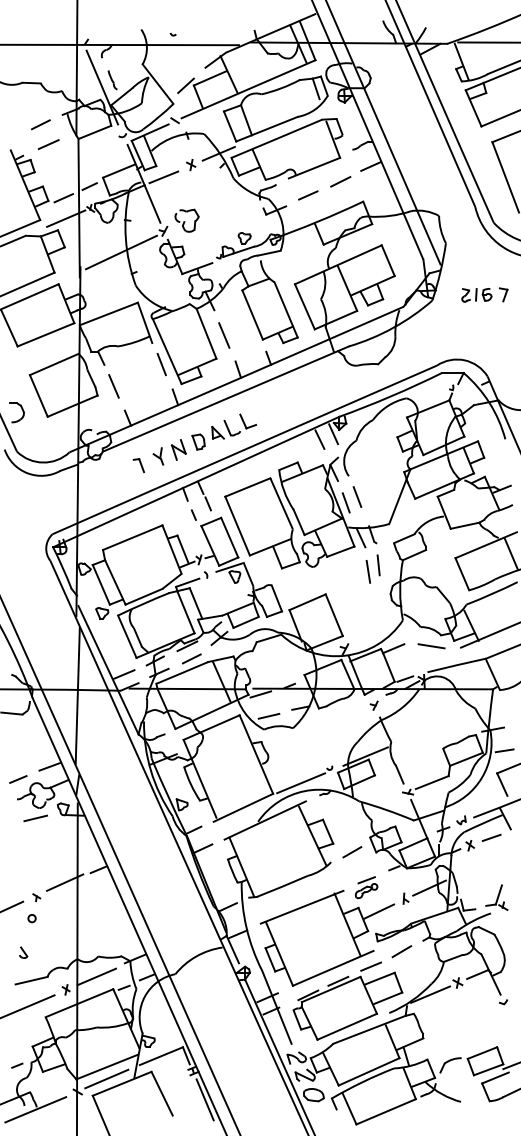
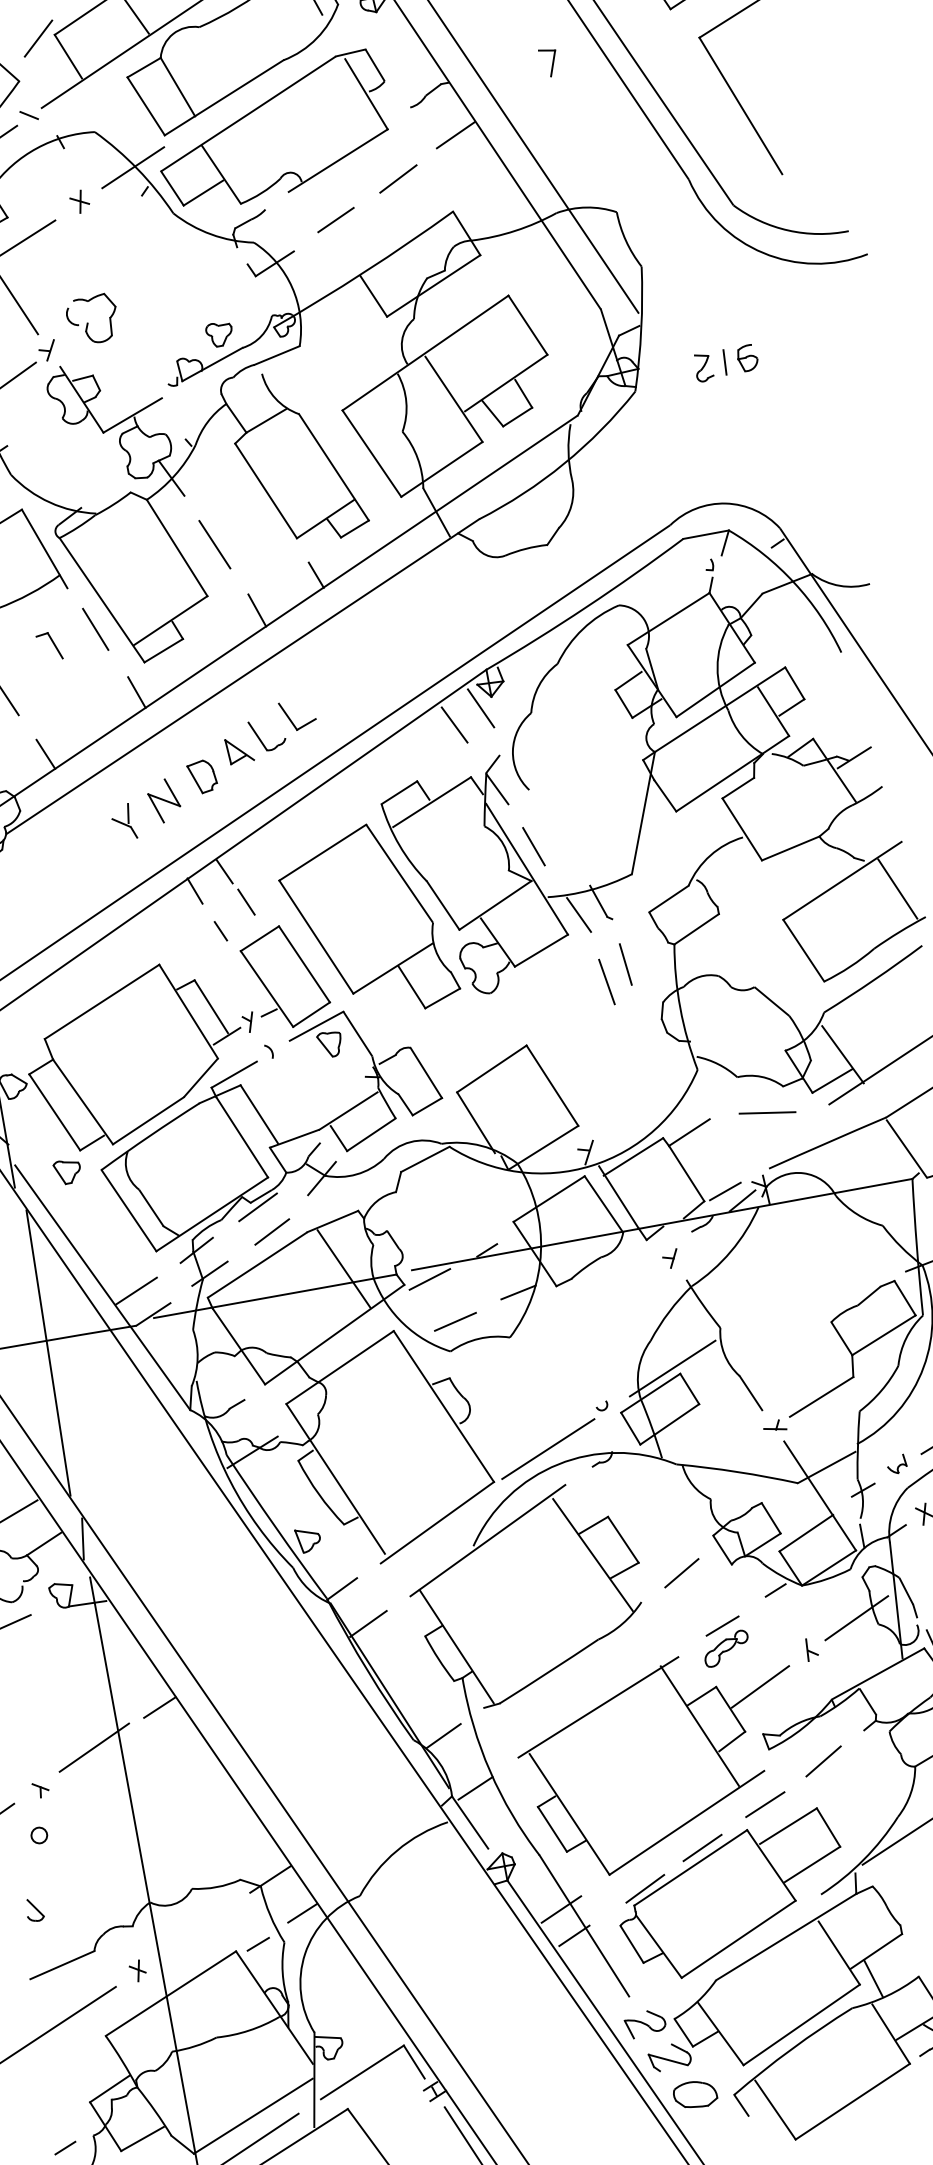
part: (503, 294) -> (548, 61), moved
part: (138, 465) -> (48, 646), moved
line: (357, 496) -> (555, 829), removed
line: (96, 976) -> (196, 1931), removed

